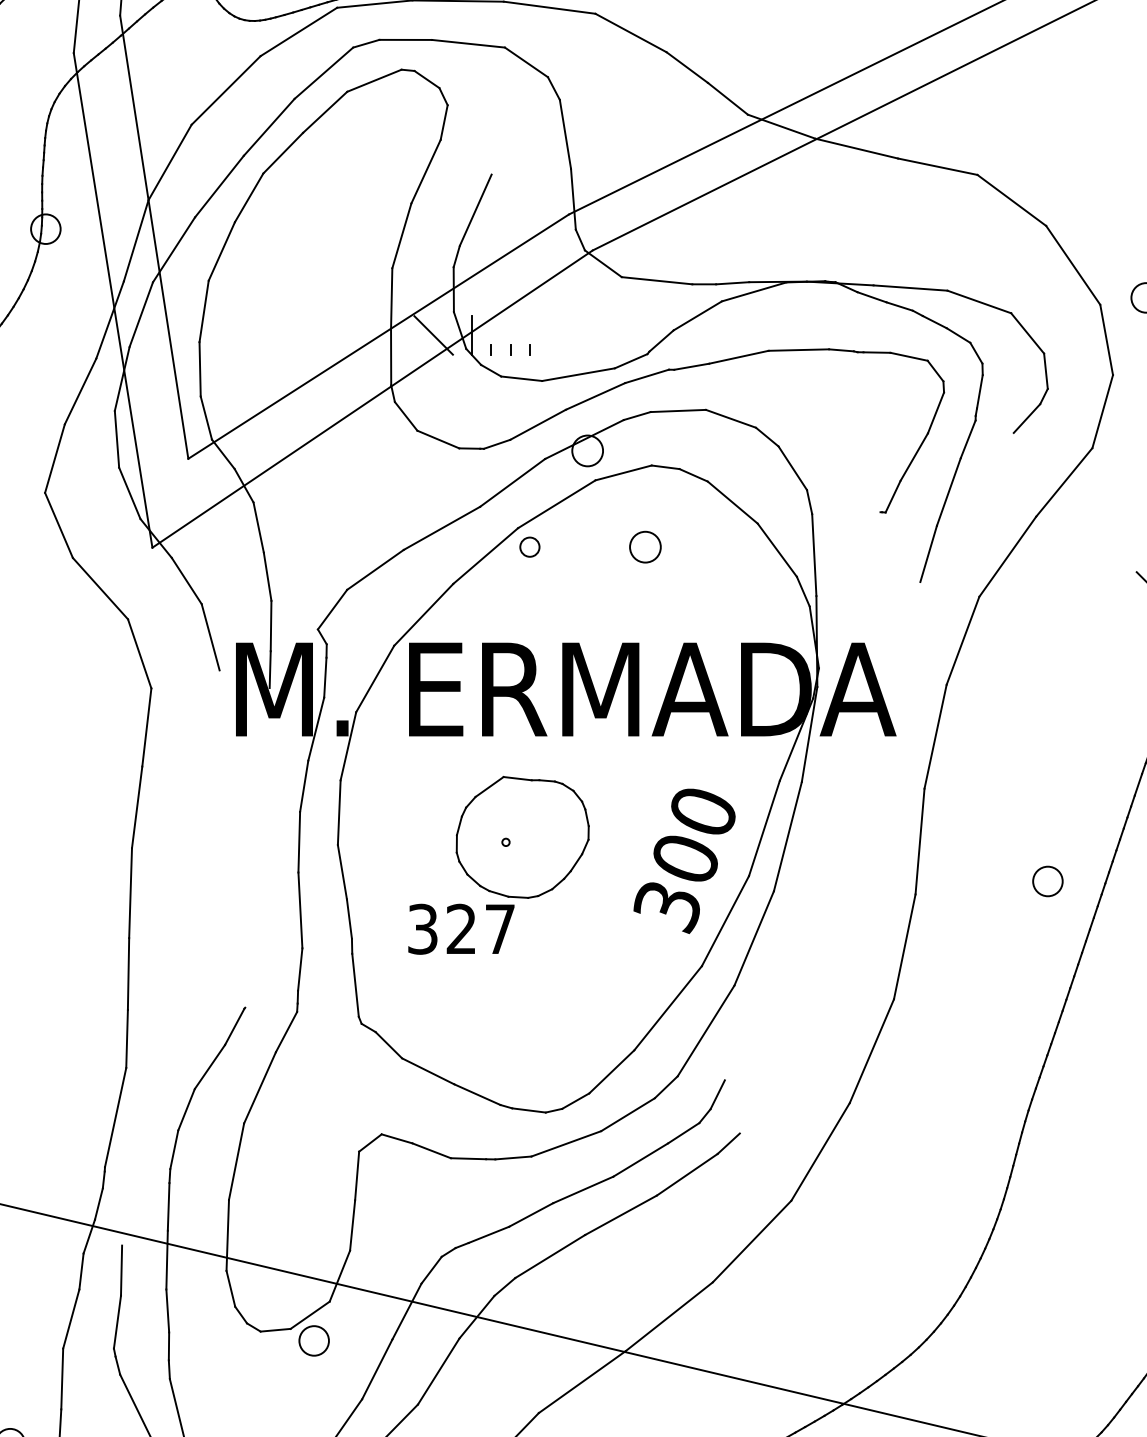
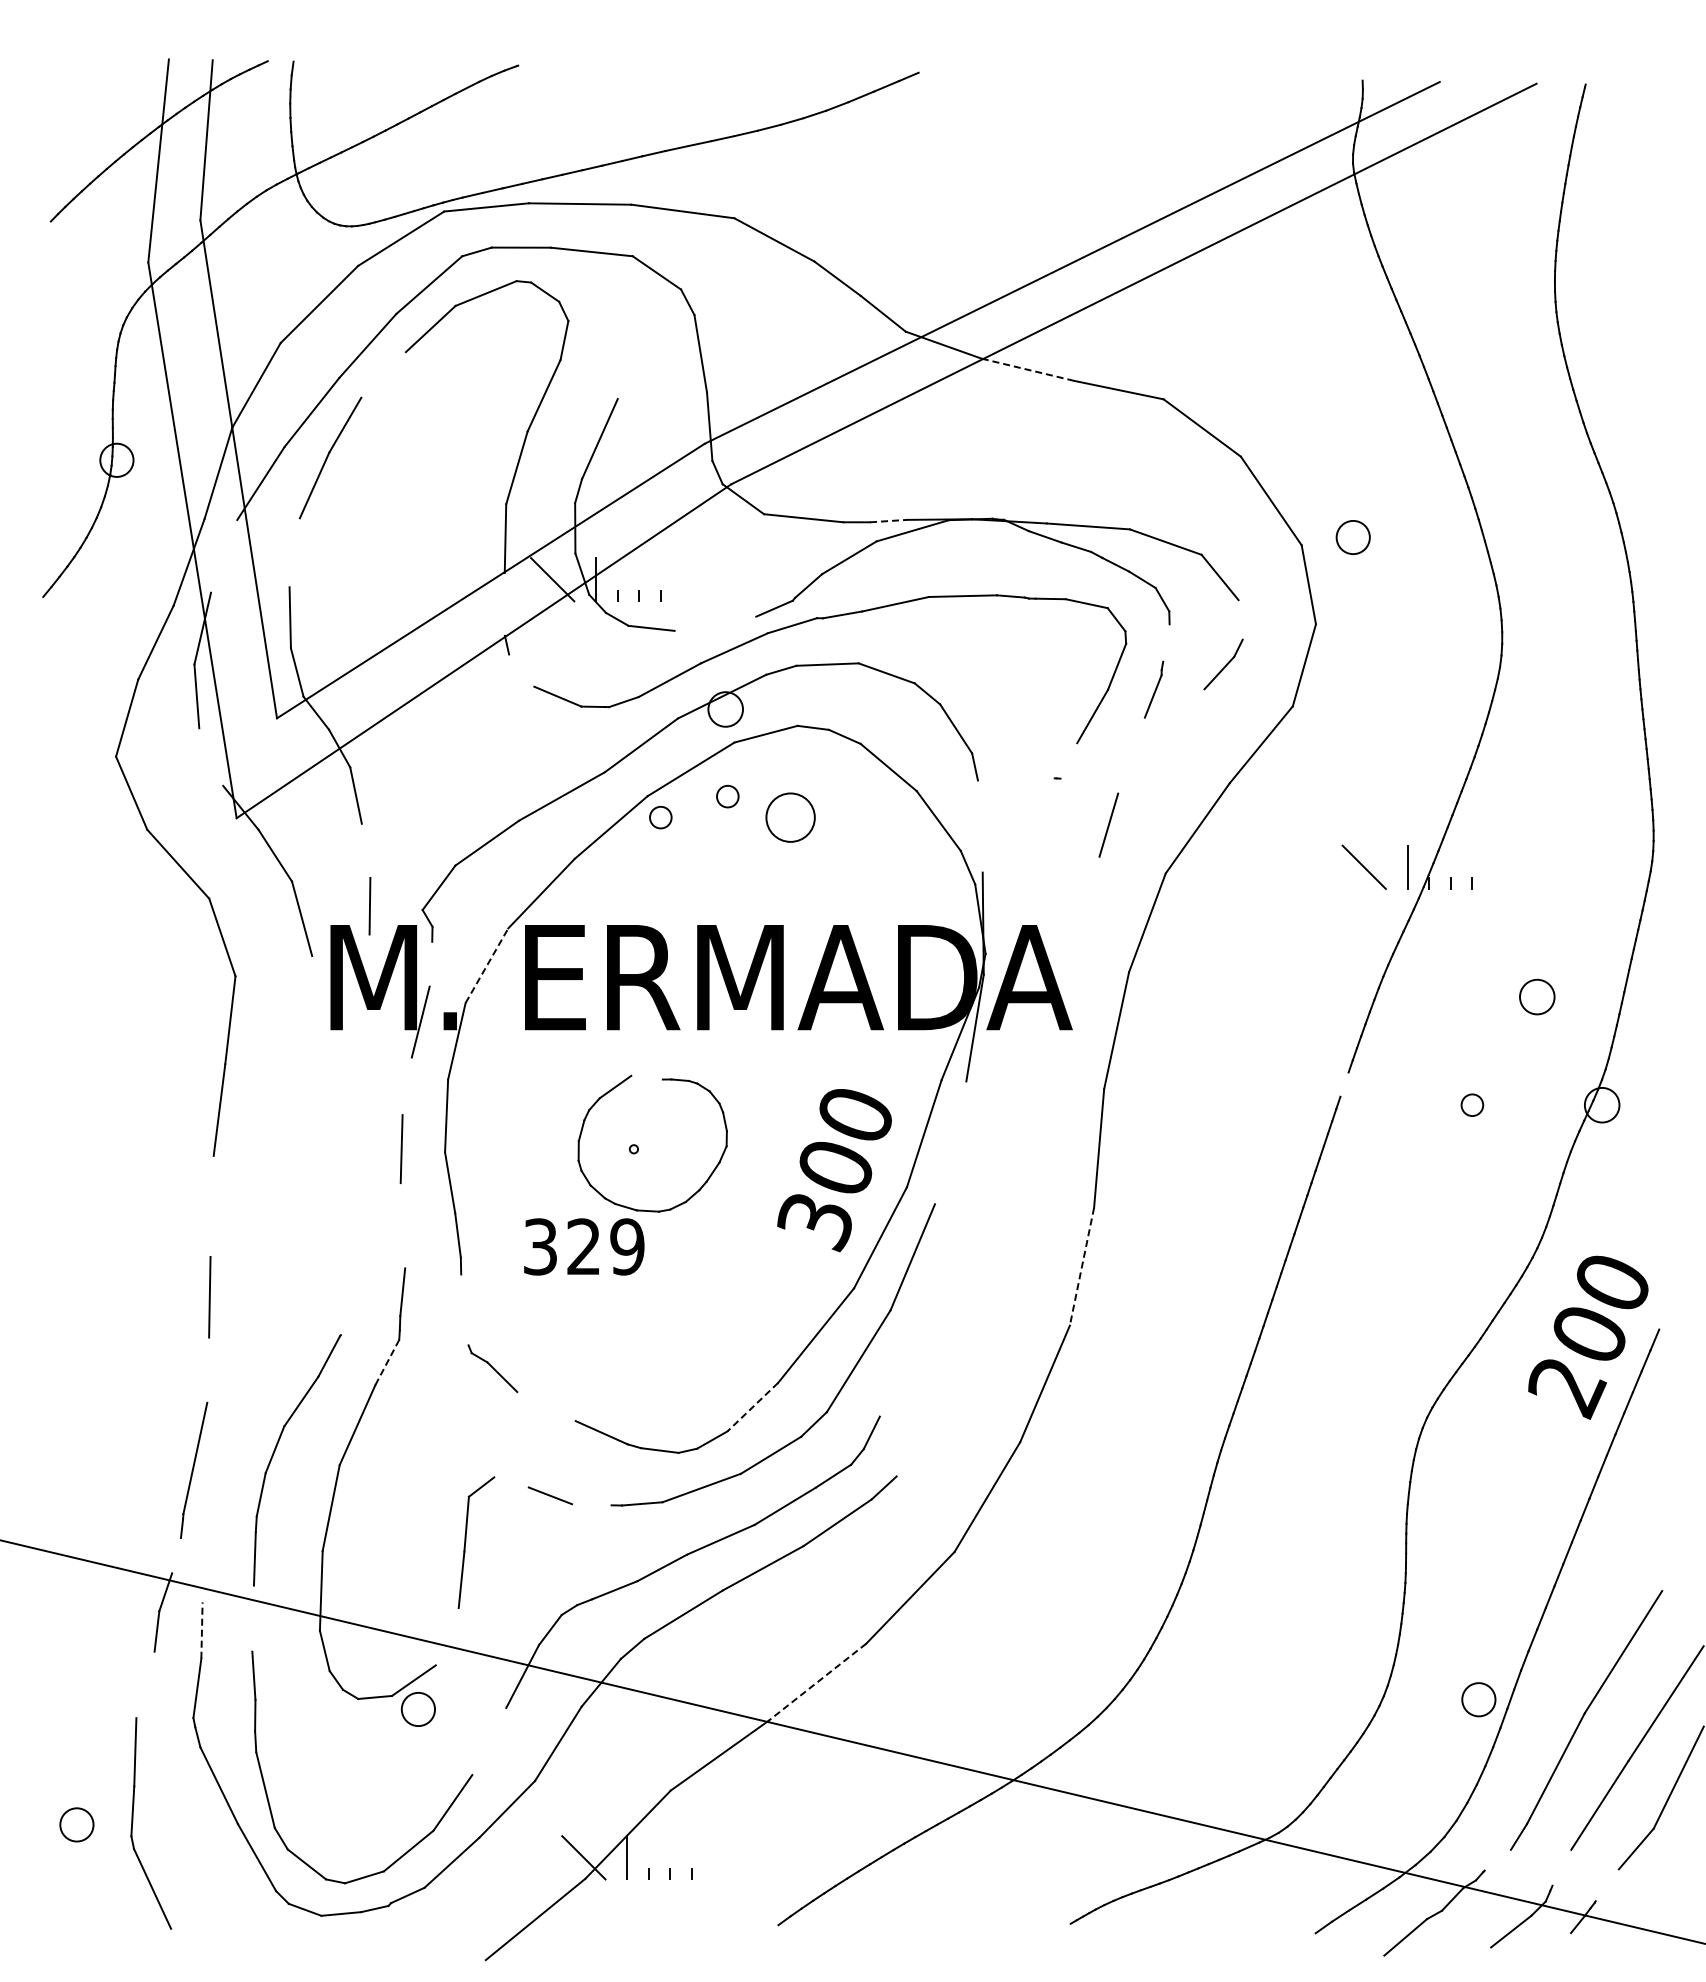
line: (857, 148) -> (1028, 369), solid -> dashed
line: (283, 152) -> (383, 374), removed
line: (732, 283) -> (888, 521), solid -> dashed
line: (203, 311) -> (294, 552), removed
line: (141, 314) -> (224, 556), removed
line: (390, 357) -> (504, 604), removed
line: (1045, 370) -> (1240, 619), removed
line: (578, 374) -> (715, 623), removed
line: (979, 391) -> (1166, 642), removed
line: (405, 416) -> (521, 670), removed
line: (948, 491) -> (1131, 755), removed
line: (130, 492) -> (211, 756), removed
line: (892, 496) -> (1068, 760), removed
circle: (589, 528) -> (727, 796), added
circle: (645, 547) -> (790, 817), size x1.4
line: (813, 555) -> (979, 826), removed
line: (267, 576) -> (365, 850), removed
line: (269, 669) -> (368, 954), removed
line: (324, 677) -> (430, 963), removed
line: (374, 678) -> (486, 965), solid -> dashed
line: (517, 778) -> (646, 1077), removed
line: (1138, 784) -> (1344, 1084), removed
line: (303, 786) -> (406, 1086), removed
line: (787, 836) -> (950, 1142), removed
circle: (1047, 880) -> (1242, 1192), removed
line: (130, 892) -> (211, 1205), removed
line: (300, 910) -> (402, 1225), removed
text: (500, 928) -> (627, 1246), 327 -> 329
line: (904, 947) -> (1081, 1267), solid -> dashed
line: (355, 984) -> (464, 1309), removed
line: (286, 1032) -> (387, 1362), solid -> dashed
line: (127, 1038) -> (208, 1369), removed
line: (428, 1071) -> (546, 1406), removed
line: (611, 1072) -> (752, 1407), solid -> dashed
line: (397, 1138) -> (511, 1482), removed
line: (468, 1158) -> (591, 1504), removed
line: (98, 1203) -> (176, 1555), removed
line: (166, 1259) -> (252, 1618), removed
line: (121, 1270) -> (201, 1630), solid -> dashed
line: (339, 1275) -> (446, 1636), removed
line: (668, 1316) -> (816, 1682), solid -> dashed
line: (71, 1318) -> (145, 1684), removed
line: (377, 1369) -> (489, 1741), removed

